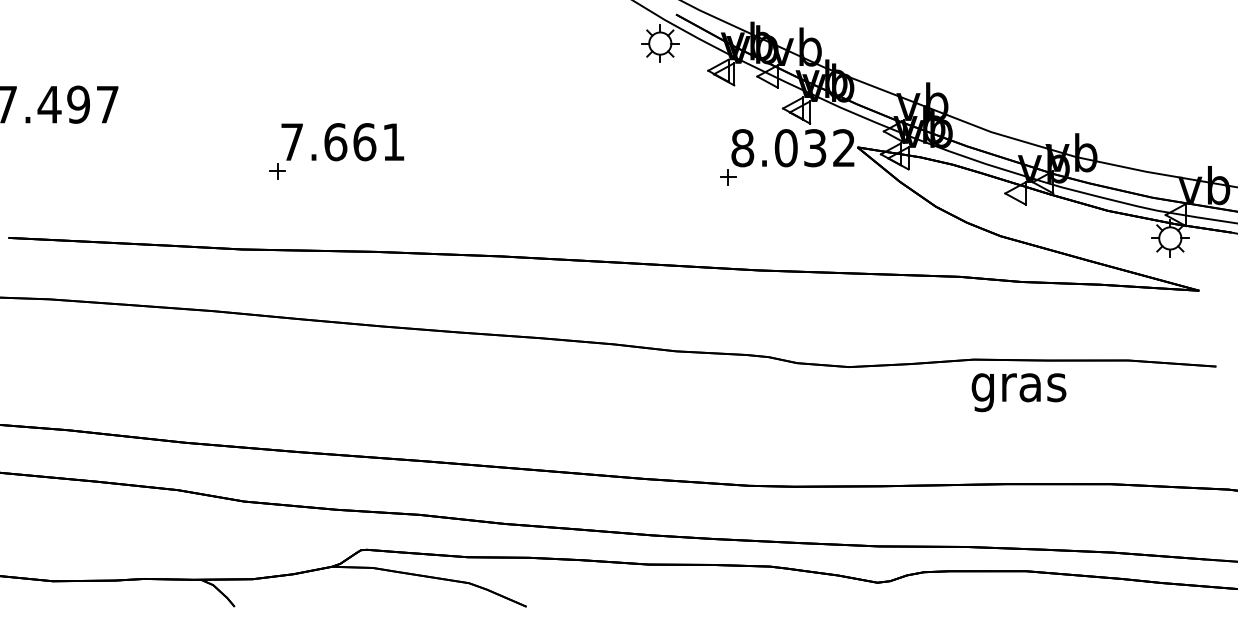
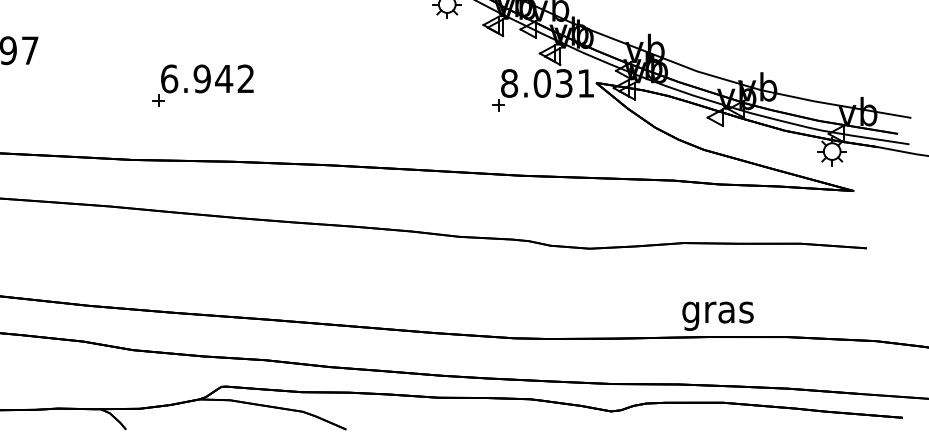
text: (342, 142) -> (207, 79), 7.661 -> 6.942
text: (843, 147) -> (585, 82), 8.032 -> 8.031
text: (1018, 392) -> (717, 316), moved

